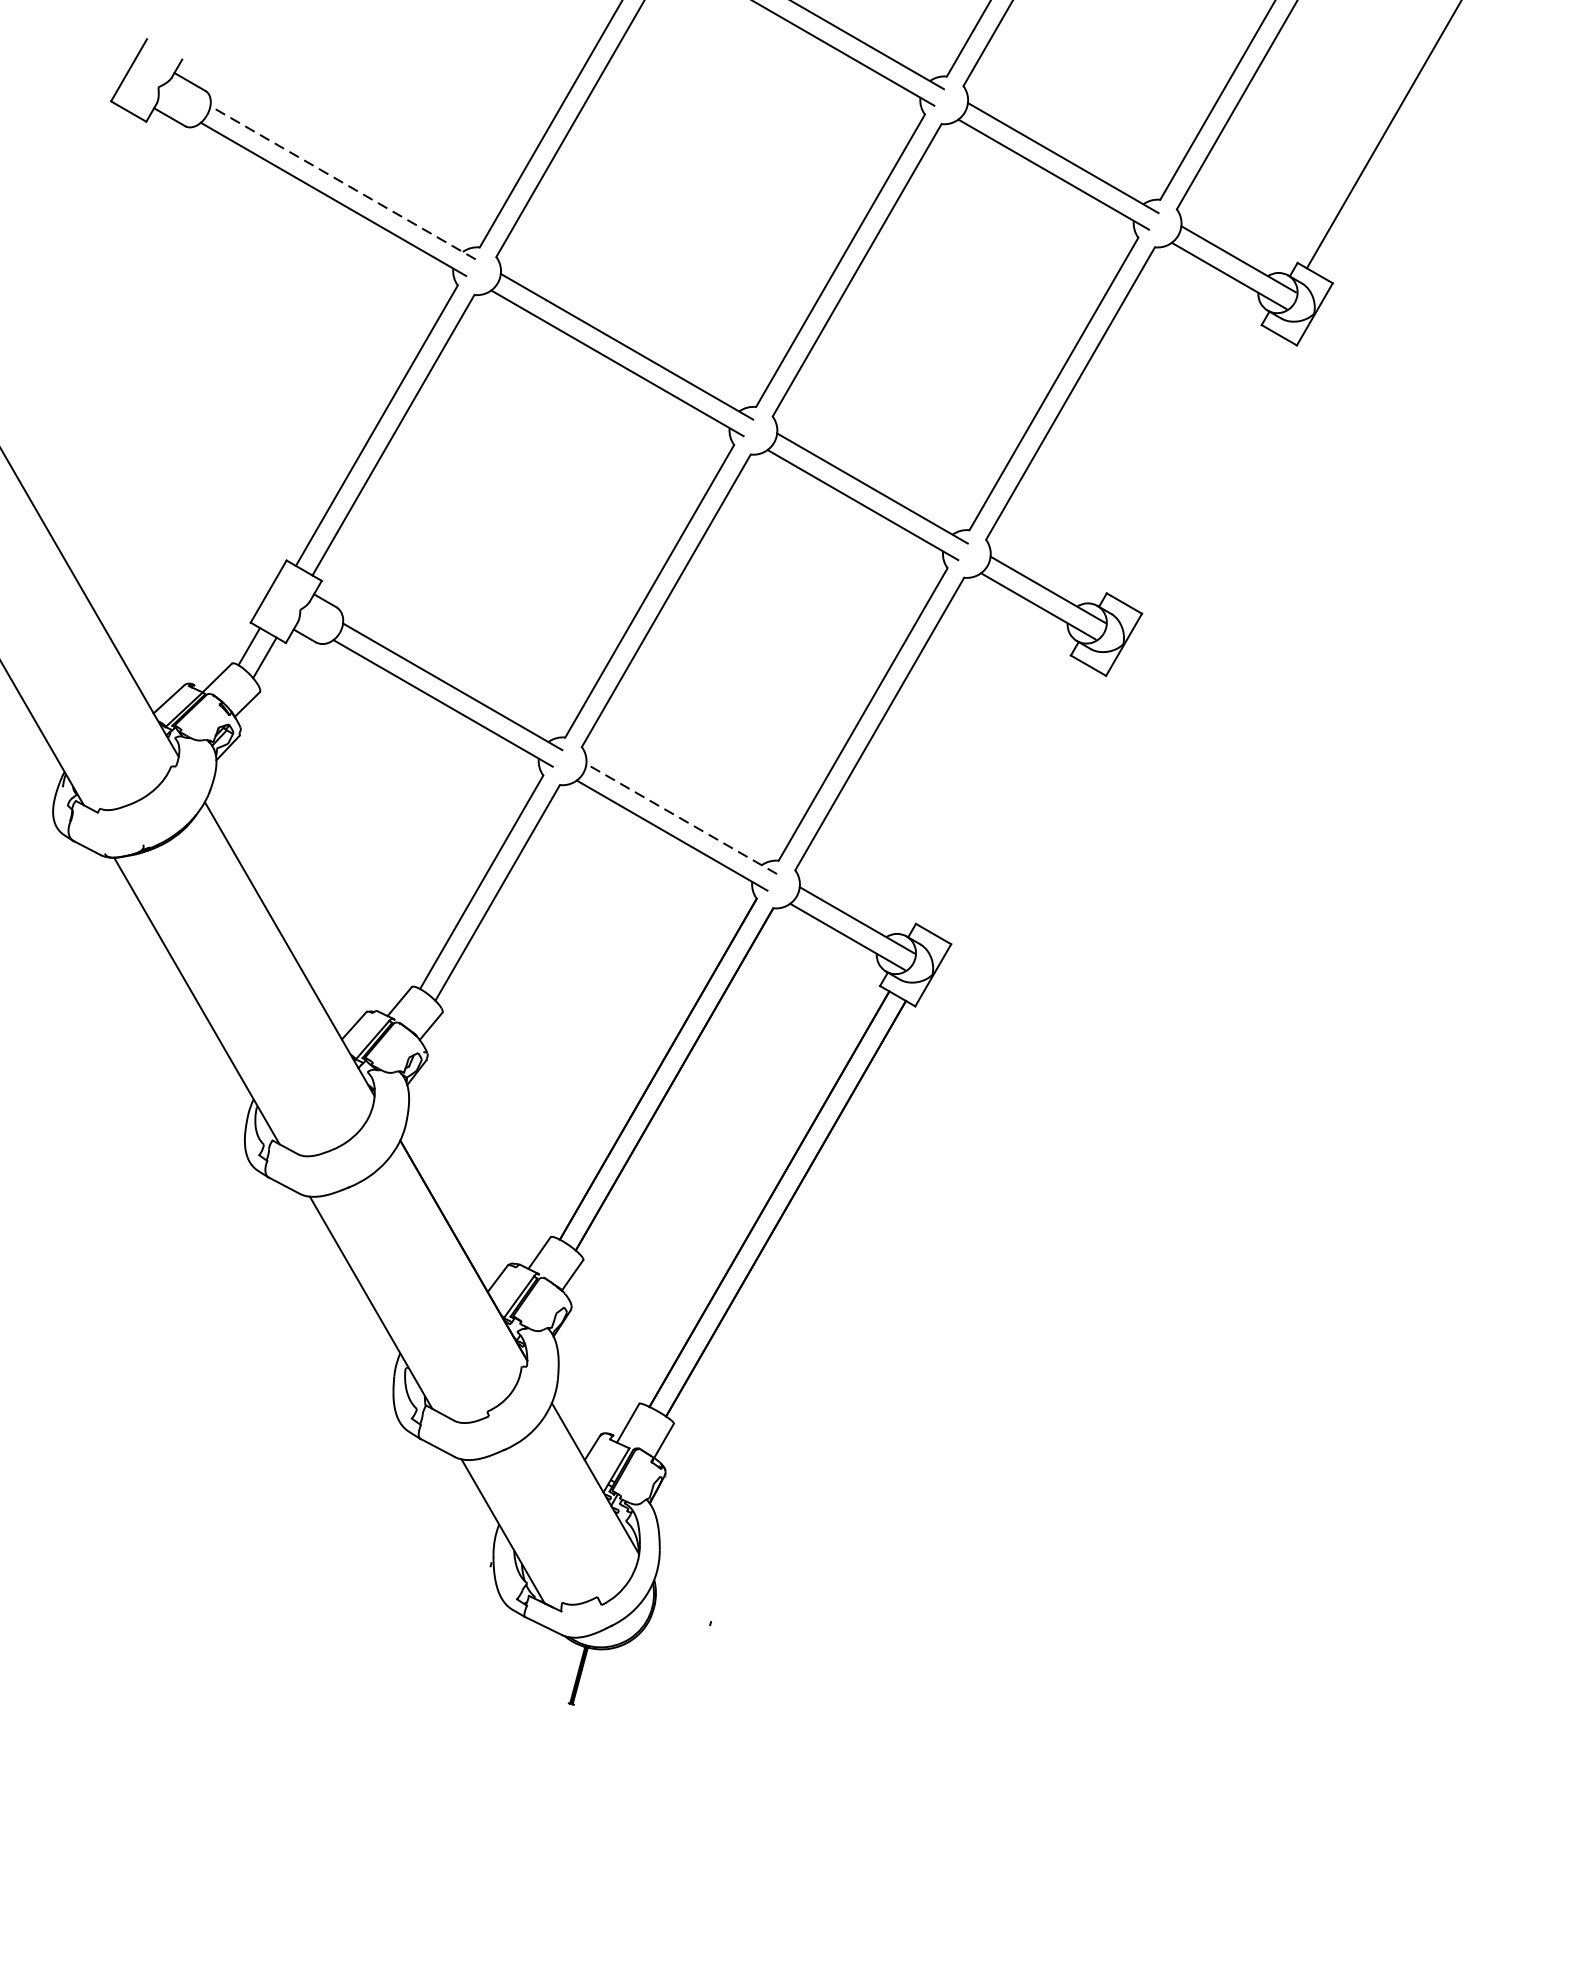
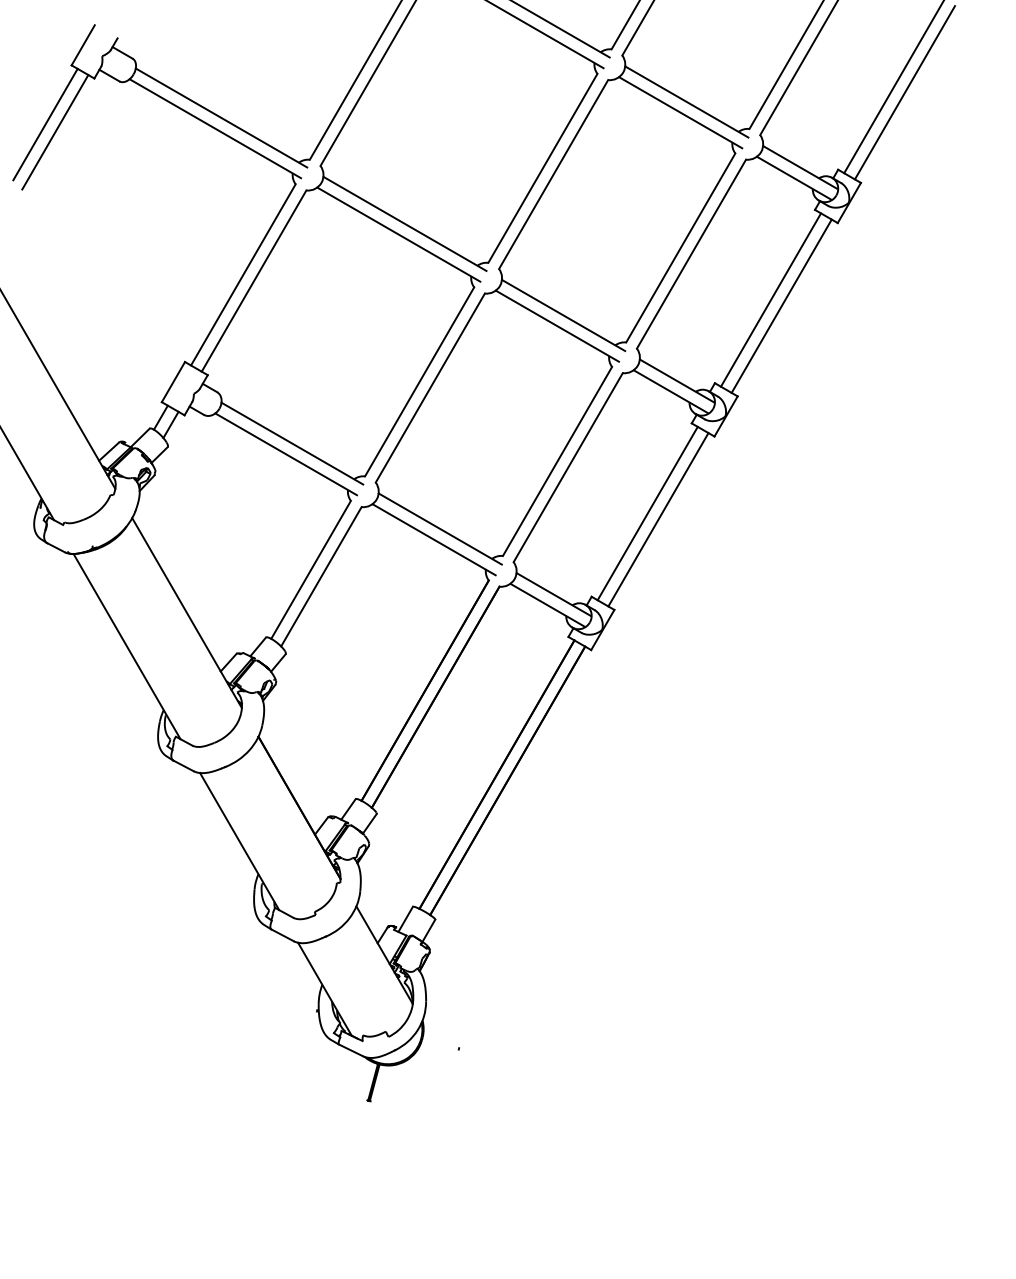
line: (1400, 143) -> (904, 92), added
line: (343, 183) -> (221, 118), dashed -> solid
line: (70, 192) -> (45, 124), added
line: (86, 205) -> (55, 132), added
line: (1192, 463) -> (770, 299), added
line: (1209, 473) -> (781, 305), added
line: (1002, 794) -> (647, 513), added
line: (1019, 804) -> (658, 519), added
line: (680, 818) -> (439, 528), dashed -> solid

